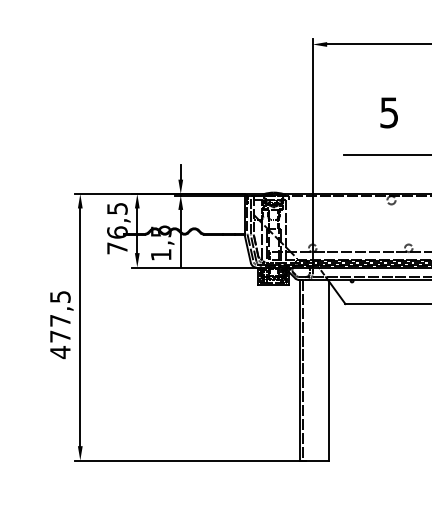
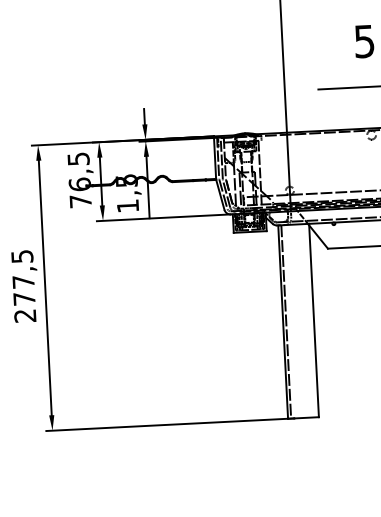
text: (60, 352) -> (25, 316), 477,5 -> 277,5

